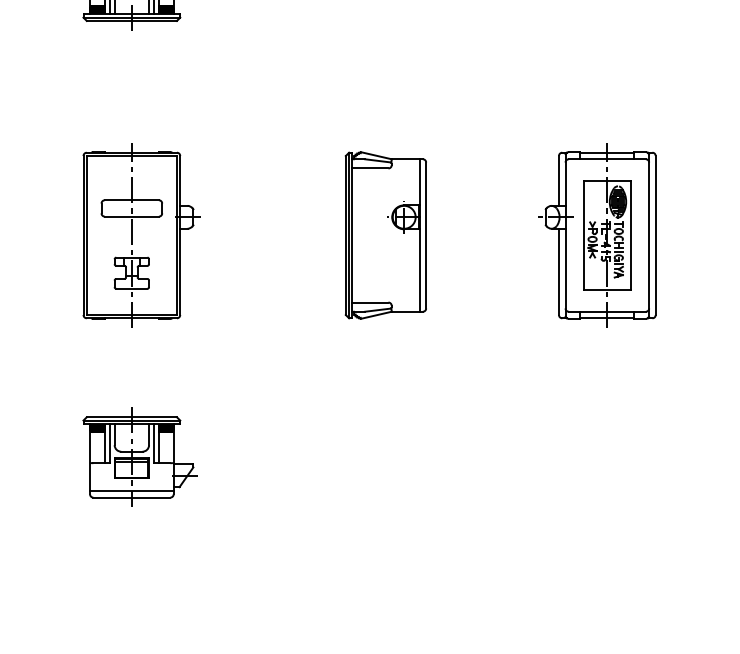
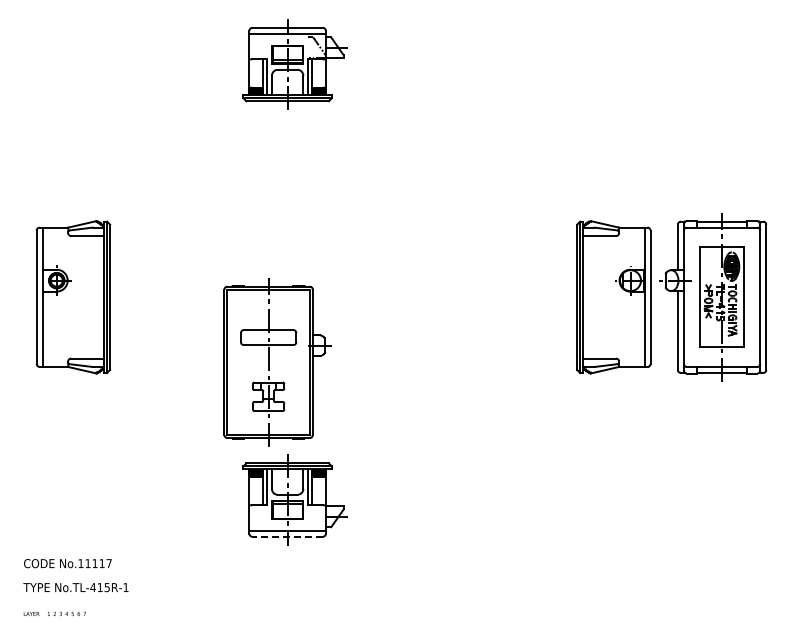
part: (141, 235) -> (277, 362), moved
part: (385, 235) -> (613, 297), moved
line: (131, 497) -> (287, 536), solid -> dashed

